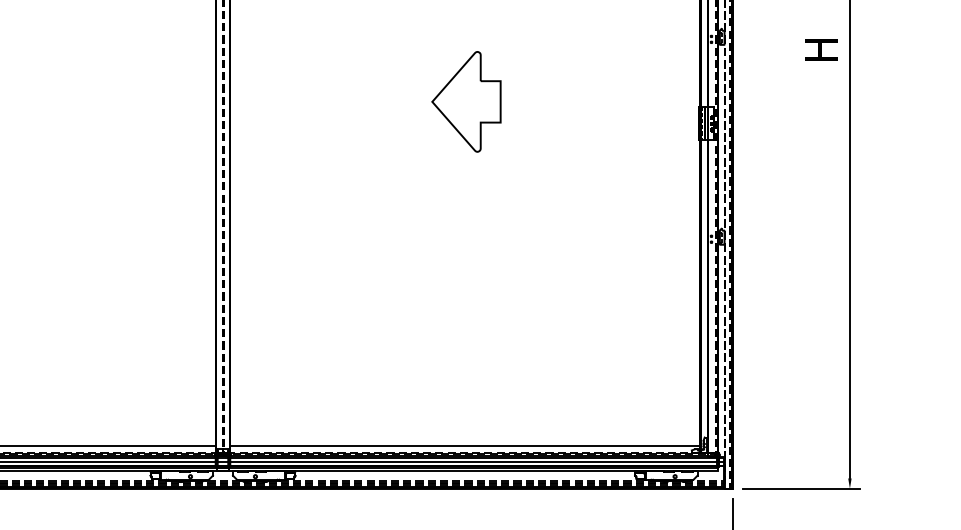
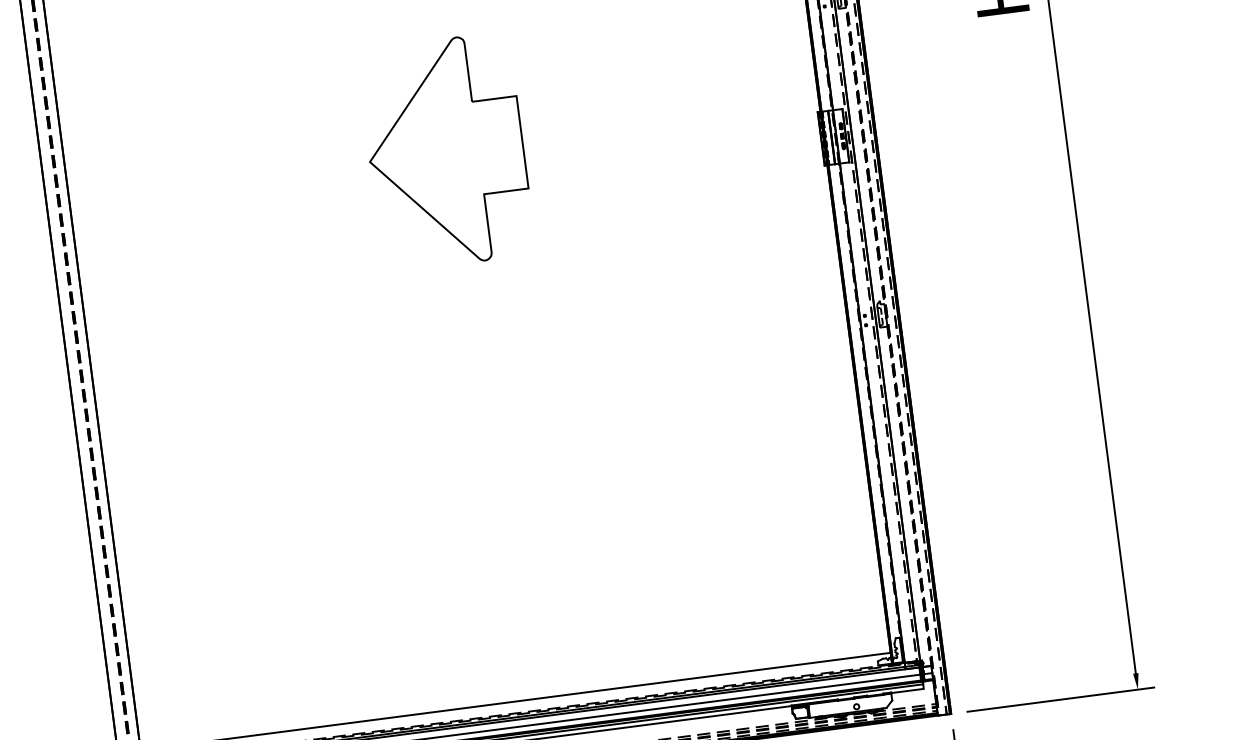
part: (466, 101) -> (446, 151), size x1.4

